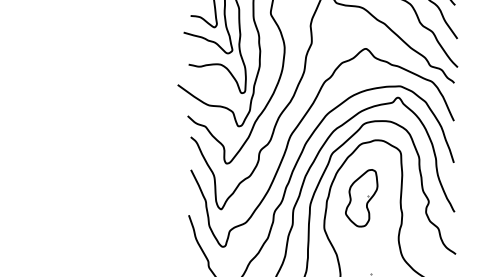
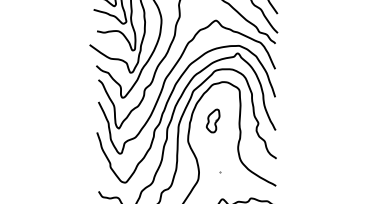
part: (360, 197) -> (212, 120), size x0.6

